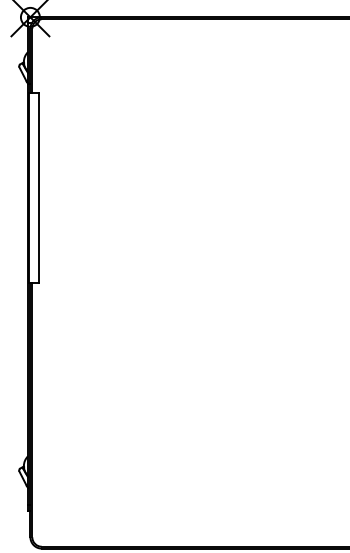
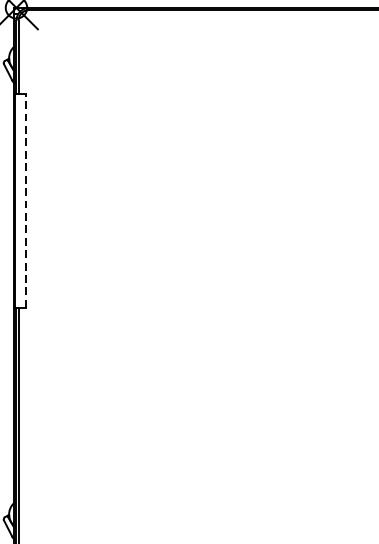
line: (38, 188) -> (25, 201), solid -> dashed

